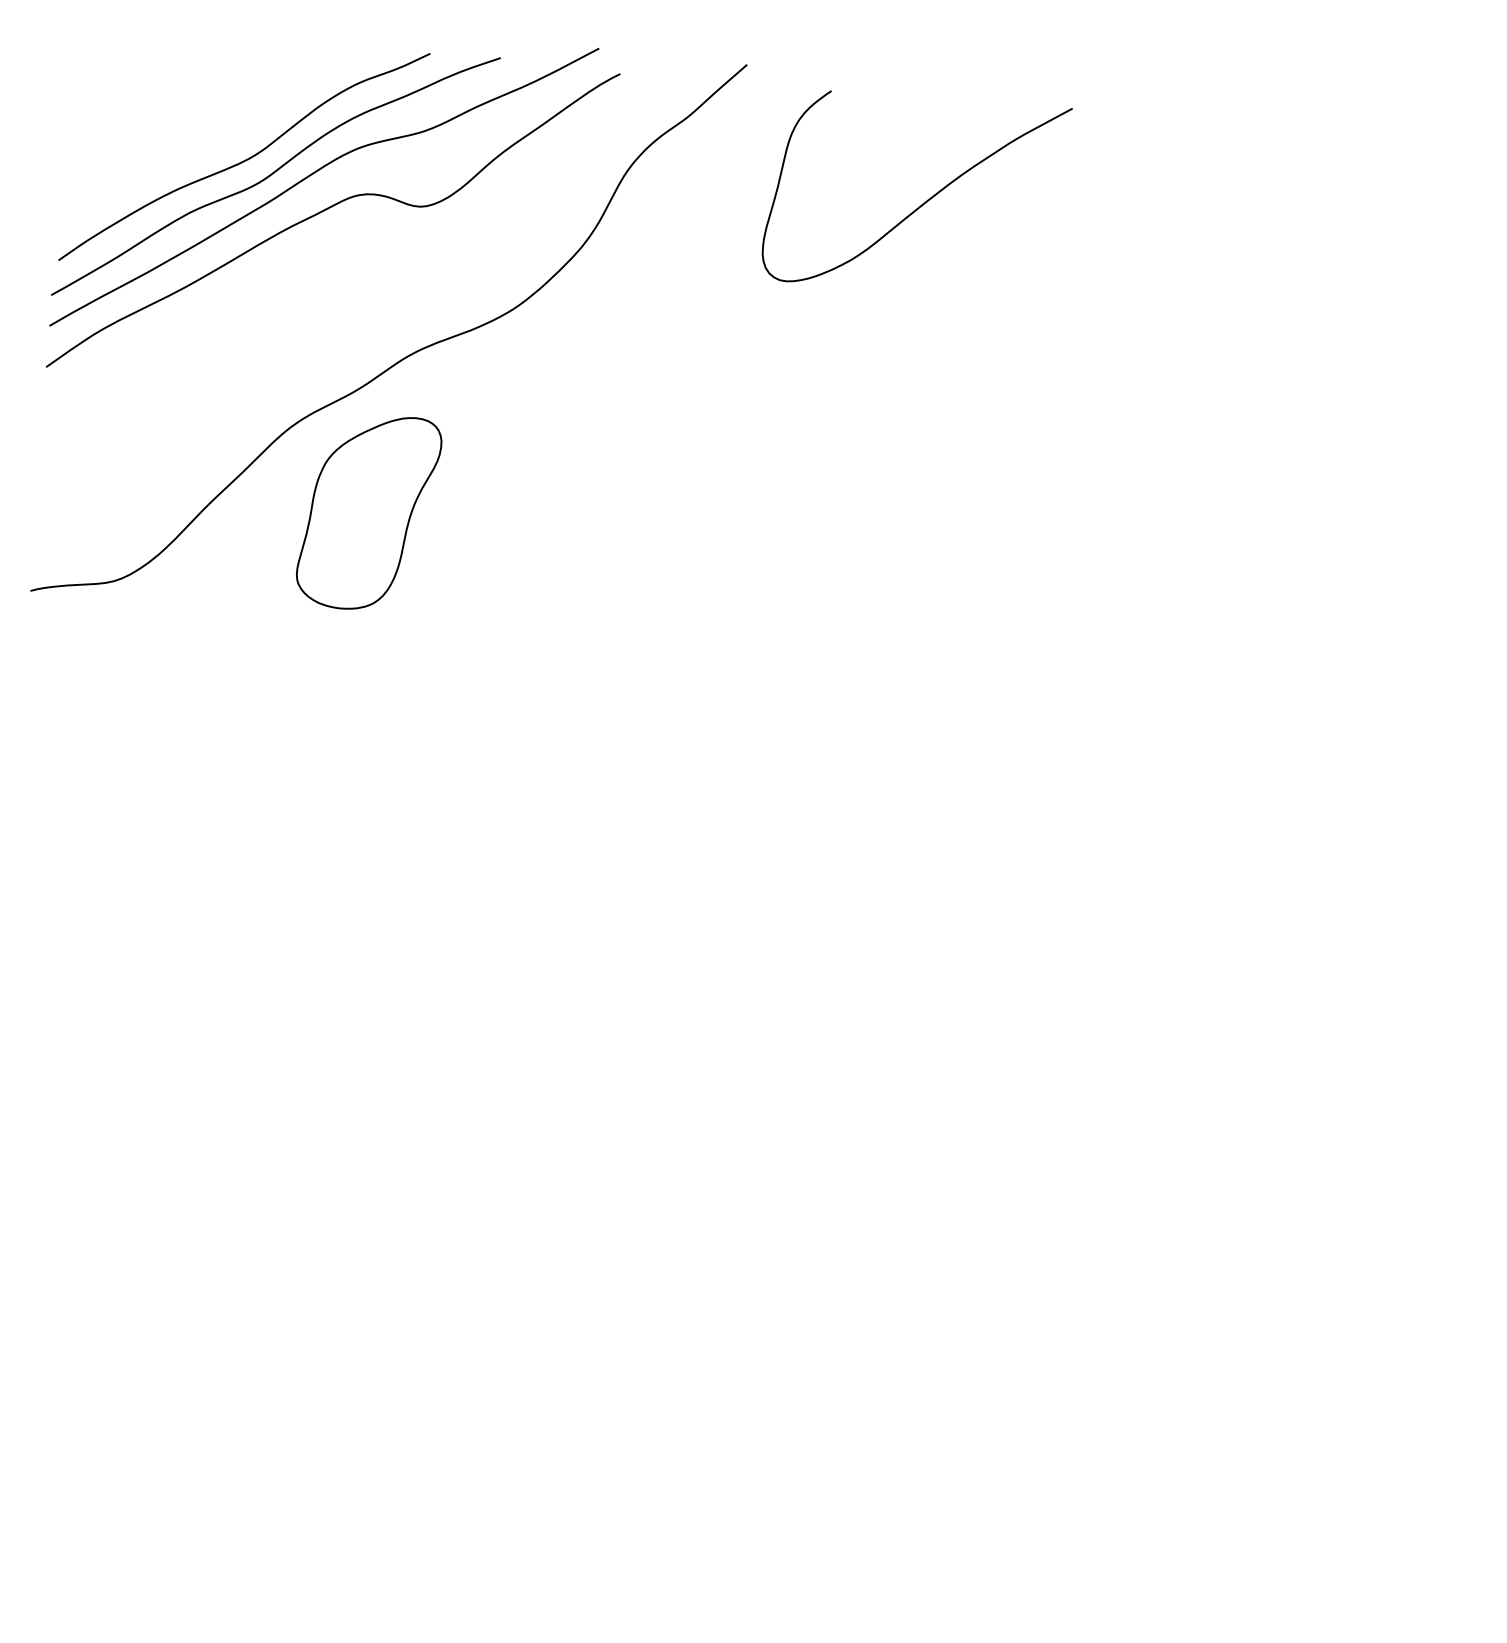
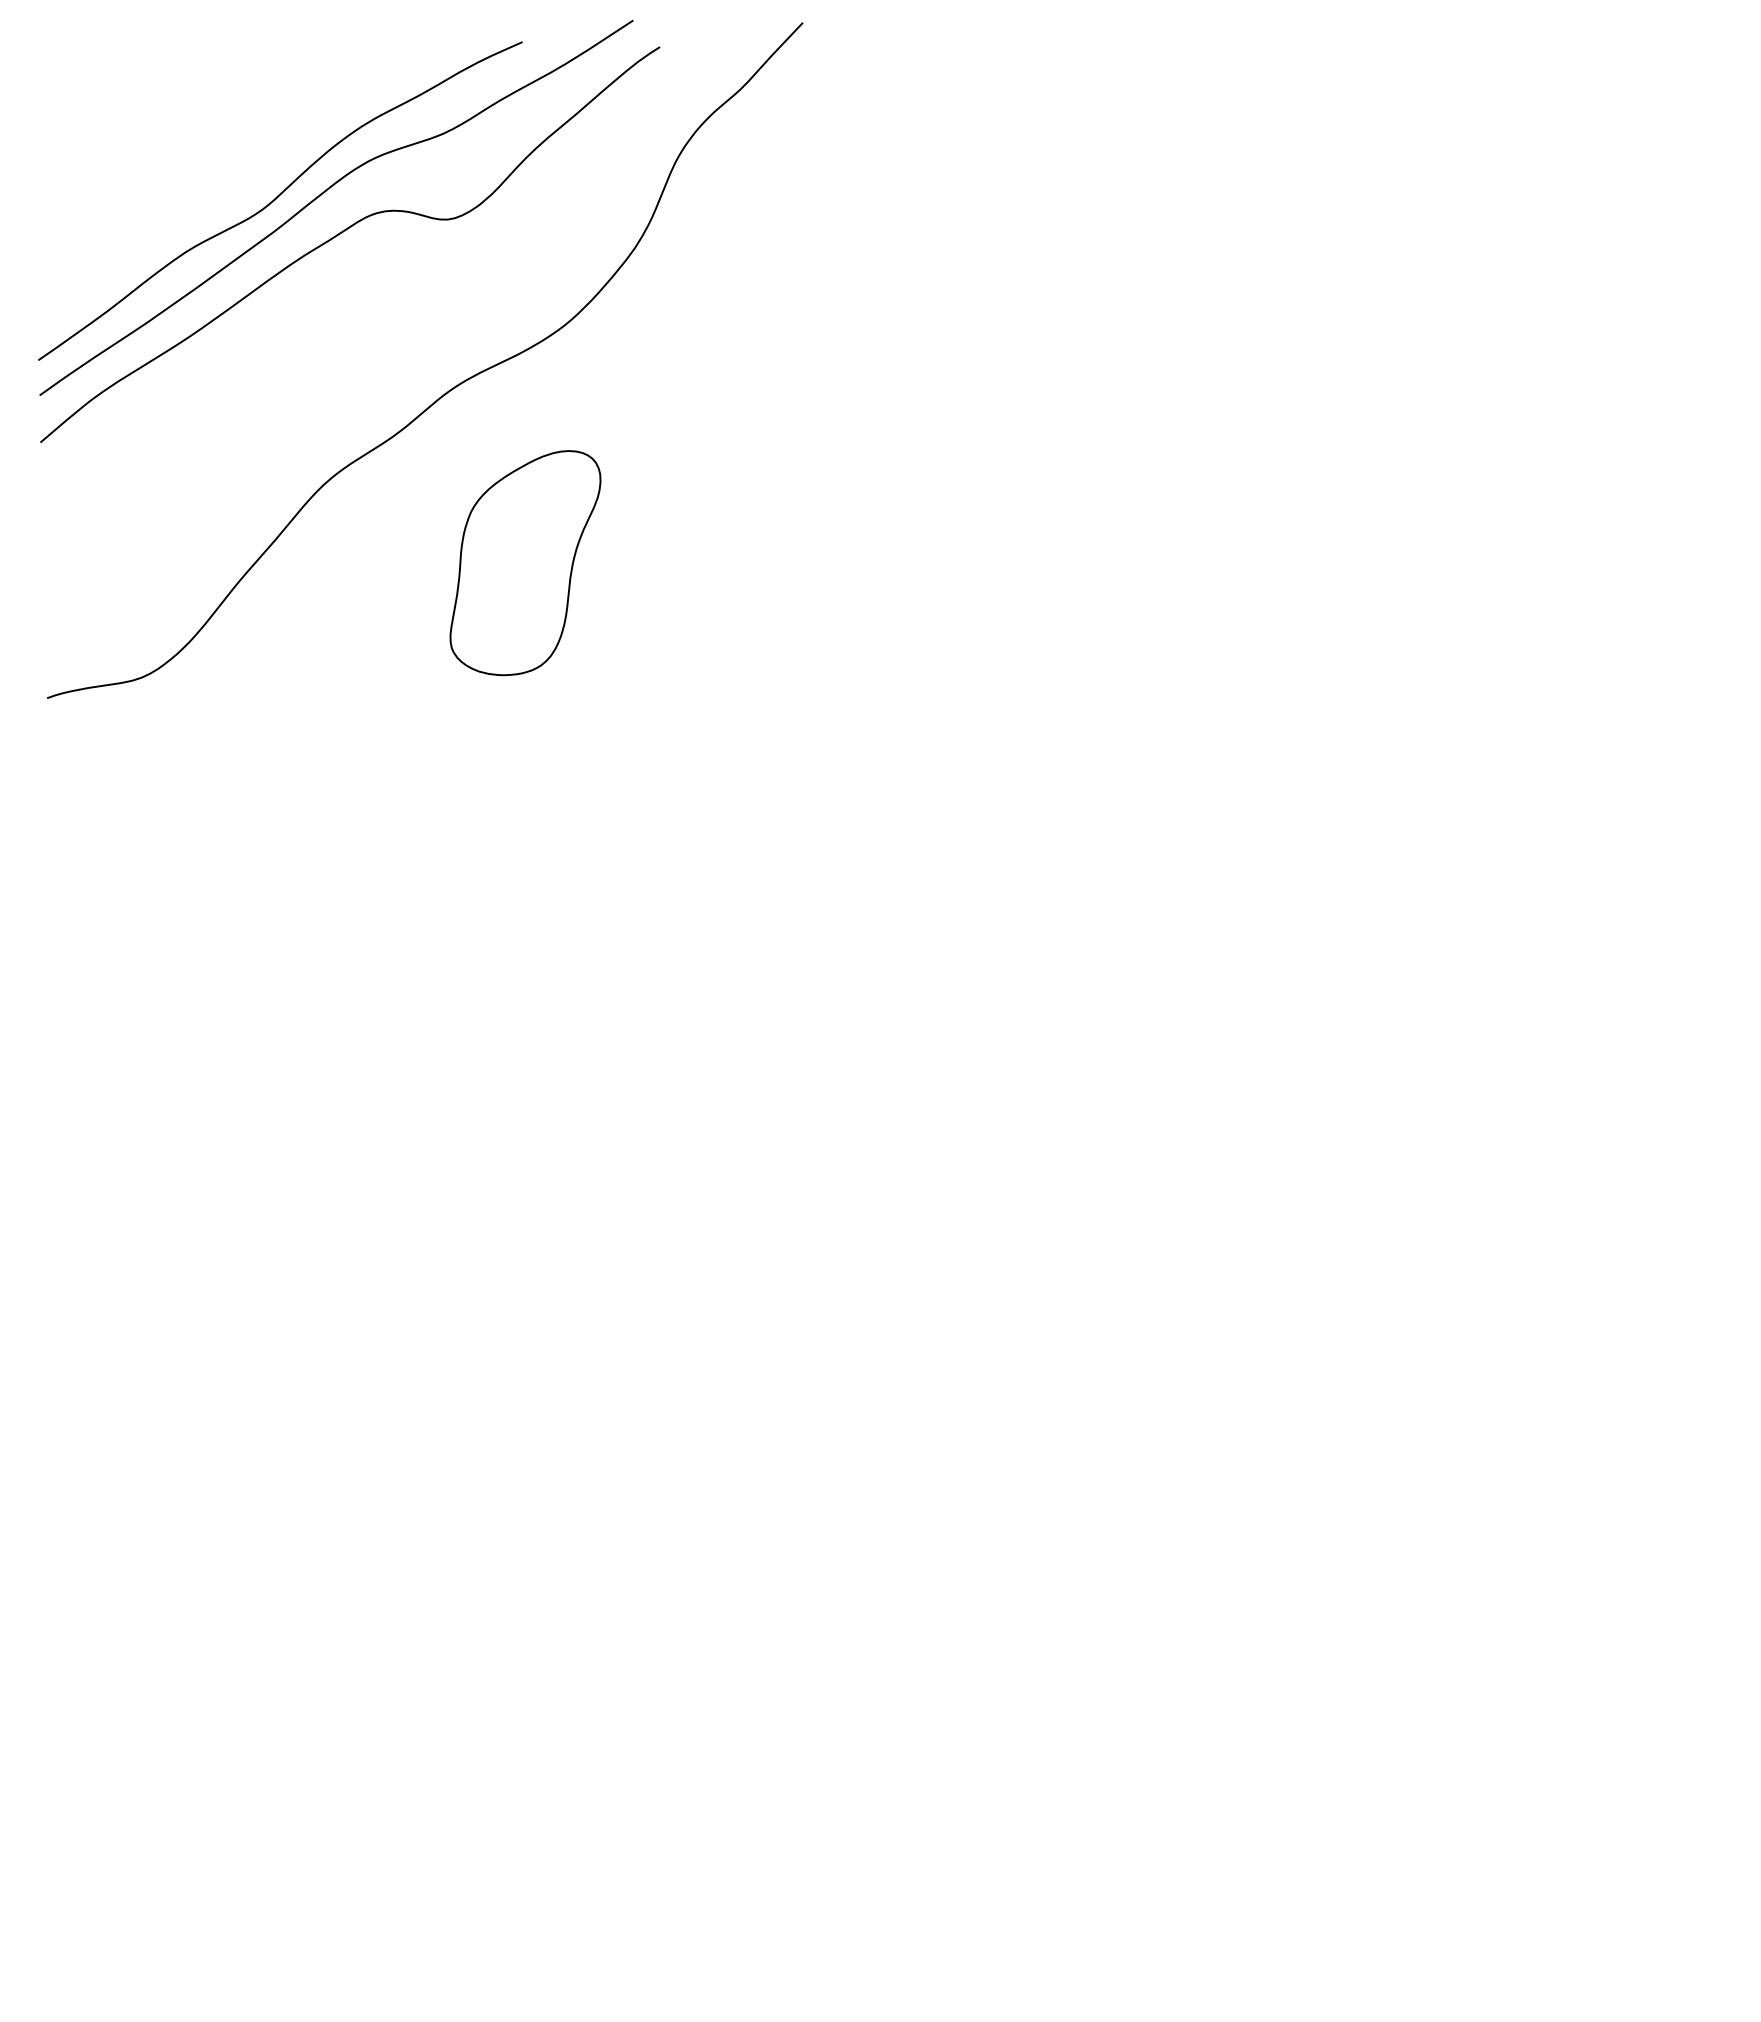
curve: (245, 159) -> (243, 185), removed
curve: (923, 203) -> (1018, 160), removed
part: (368, 512) -> (525, 563), moved

